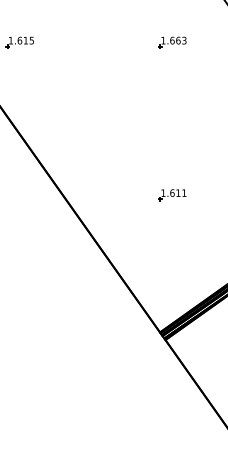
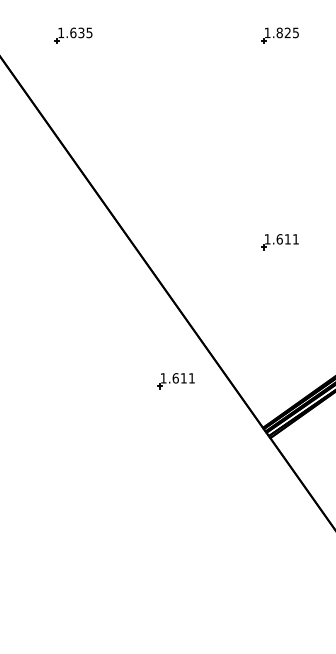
text: (25, 40) -> (81, 32), 1.615 -> 1.635
text: (178, 40) -> (287, 32), 1.663 -> 1.825
part: (95, 298) -> (175, 381), added

